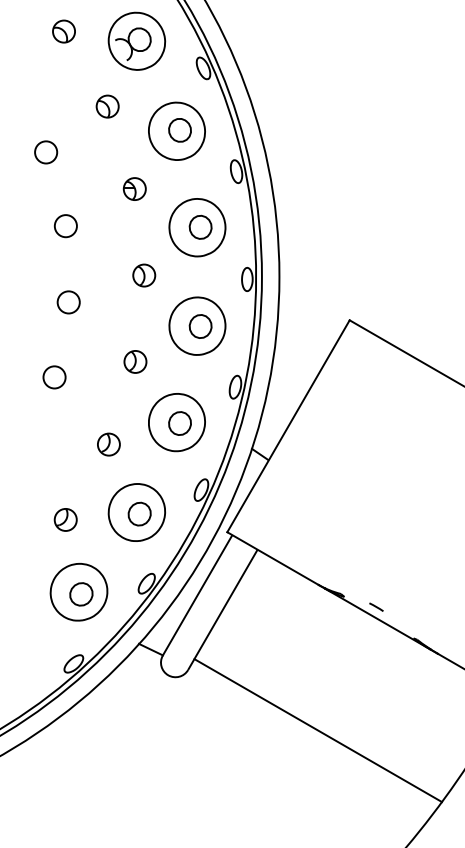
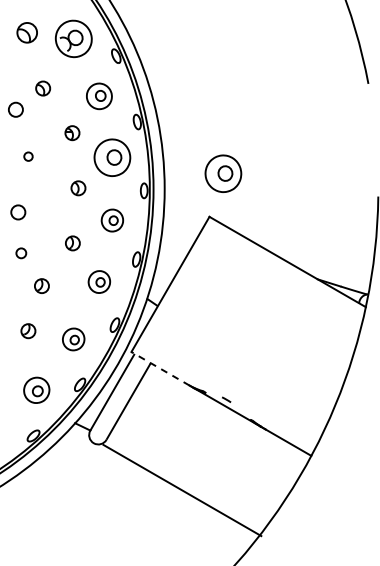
part: (64, 31) -> (27, 32), size x1.4
part: (108, 106) -> (43, 88), moved
part: (177, 131) -> (99, 96), size x0.7
circle: (65, 225) -> (28, 156), size x0.6
part: (371, 252) -> (223, 173), added
circle: (69, 302) -> (18, 212), moved
part: (197, 326) -> (112, 220), size x0.6
circle: (54, 377) -> (21, 253), size x0.7
part: (177, 421) -> (99, 281), size x0.6
part: (108, 443) -> (41, 285), moved
part: (136, 512) -> (73, 339), size x0.6
part: (65, 520) -> (28, 331), moved
line: (272, 558) -> (160, 368), solid -> dashed
part: (78, 592) -> (36, 390), size x0.7
line: (318, 730) -> (182, 490), moved

